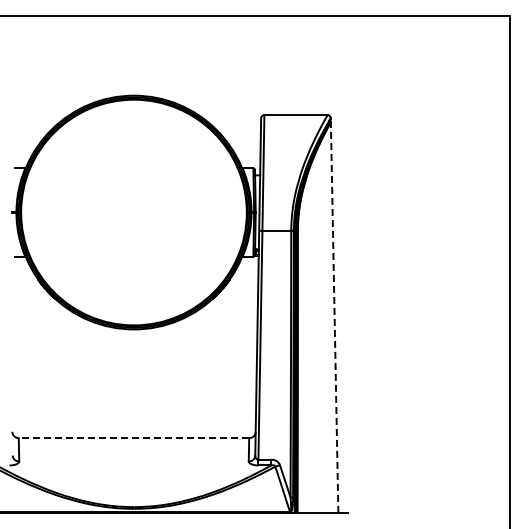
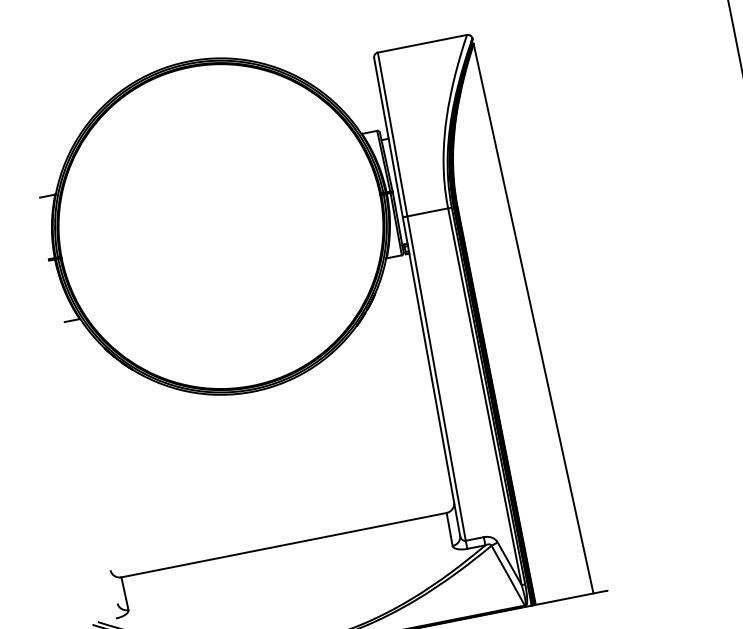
line: (334, 317) -> (533, 318), dashed -> solid
line: (133, 438) -> (283, 545), dashed -> solid

